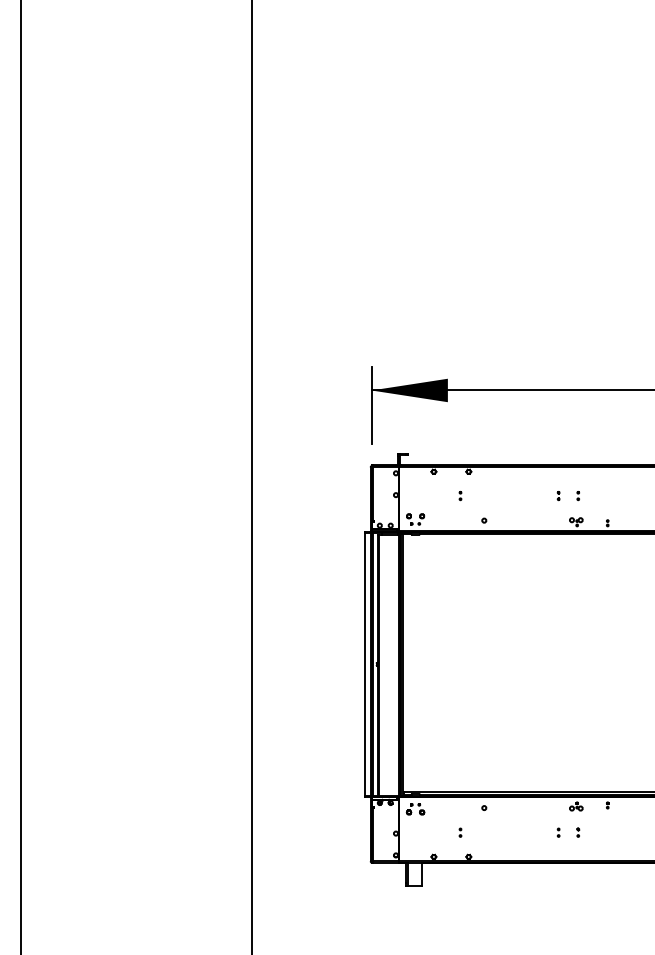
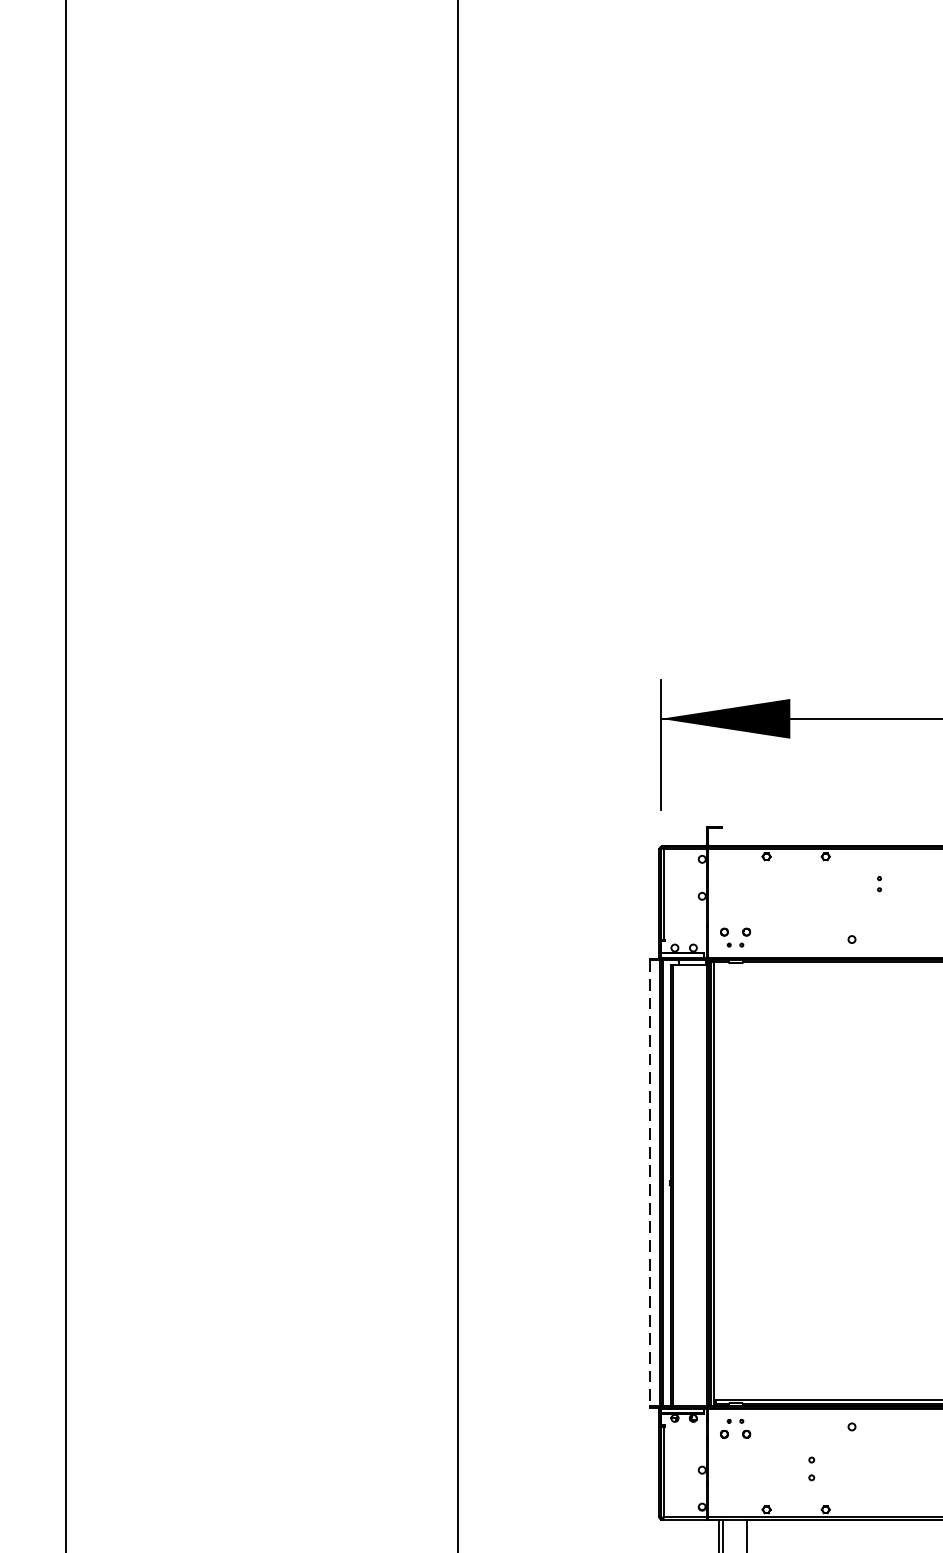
part: (460, 496) -> (879, 885), moved
line: (365, 664) -> (650, 1183), solid -> dashed
part: (460, 832) -> (811, 1468), size x1.6

